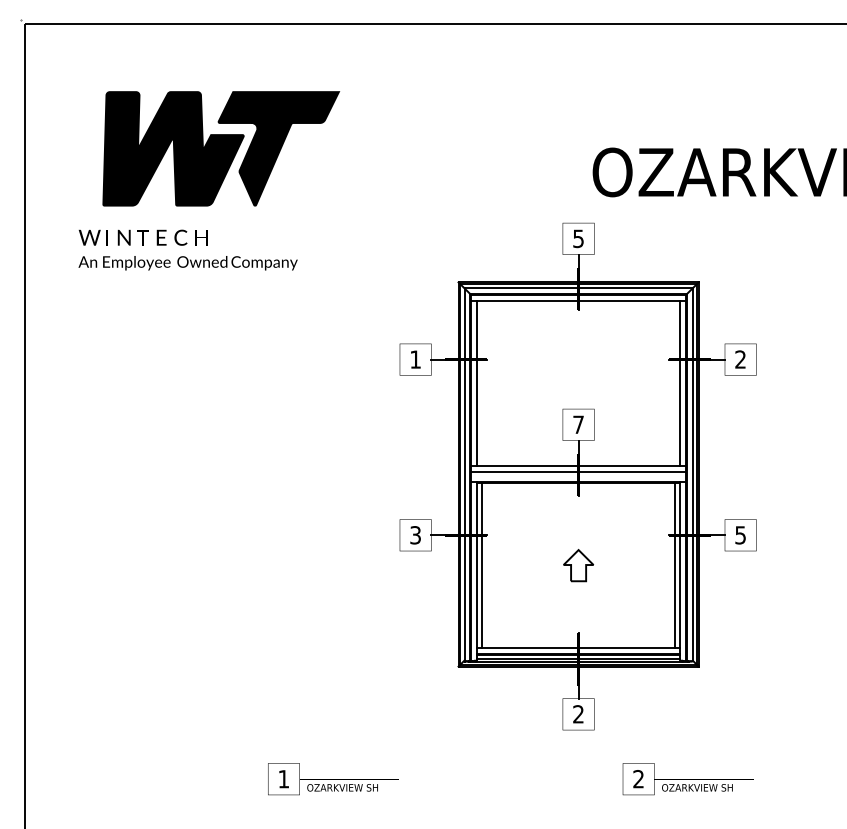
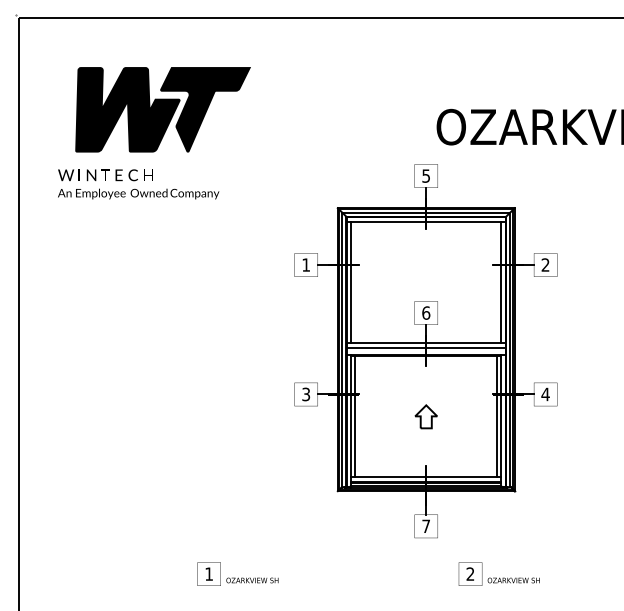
text: (578, 424) -> (426, 312), 7 -> 6
text: (740, 535) -> (545, 394), 5 -> 4
text: (577, 713) -> (425, 525), 2 -> 7

